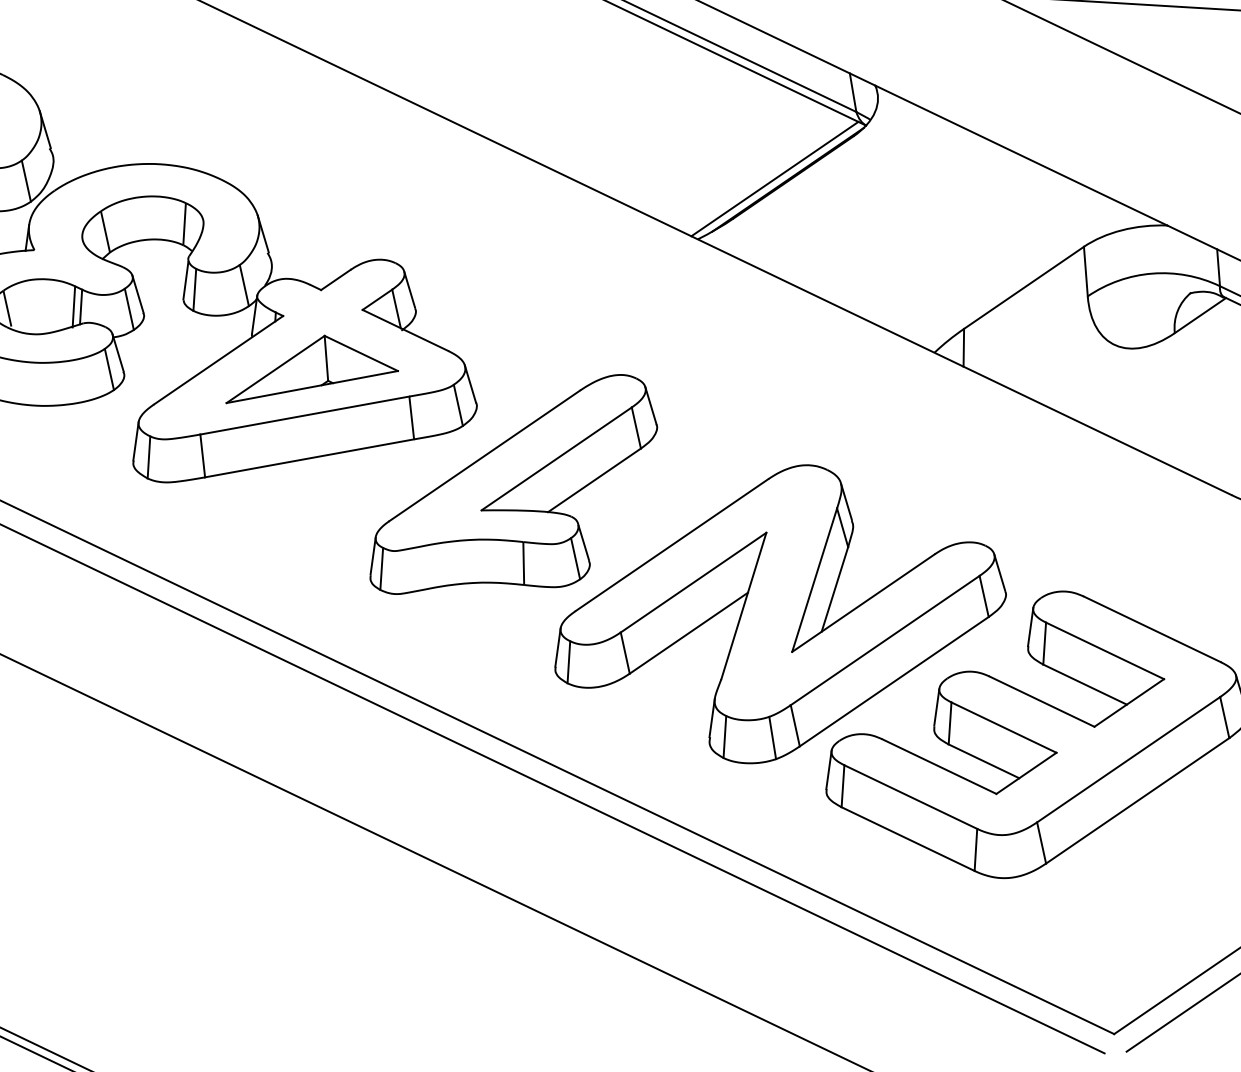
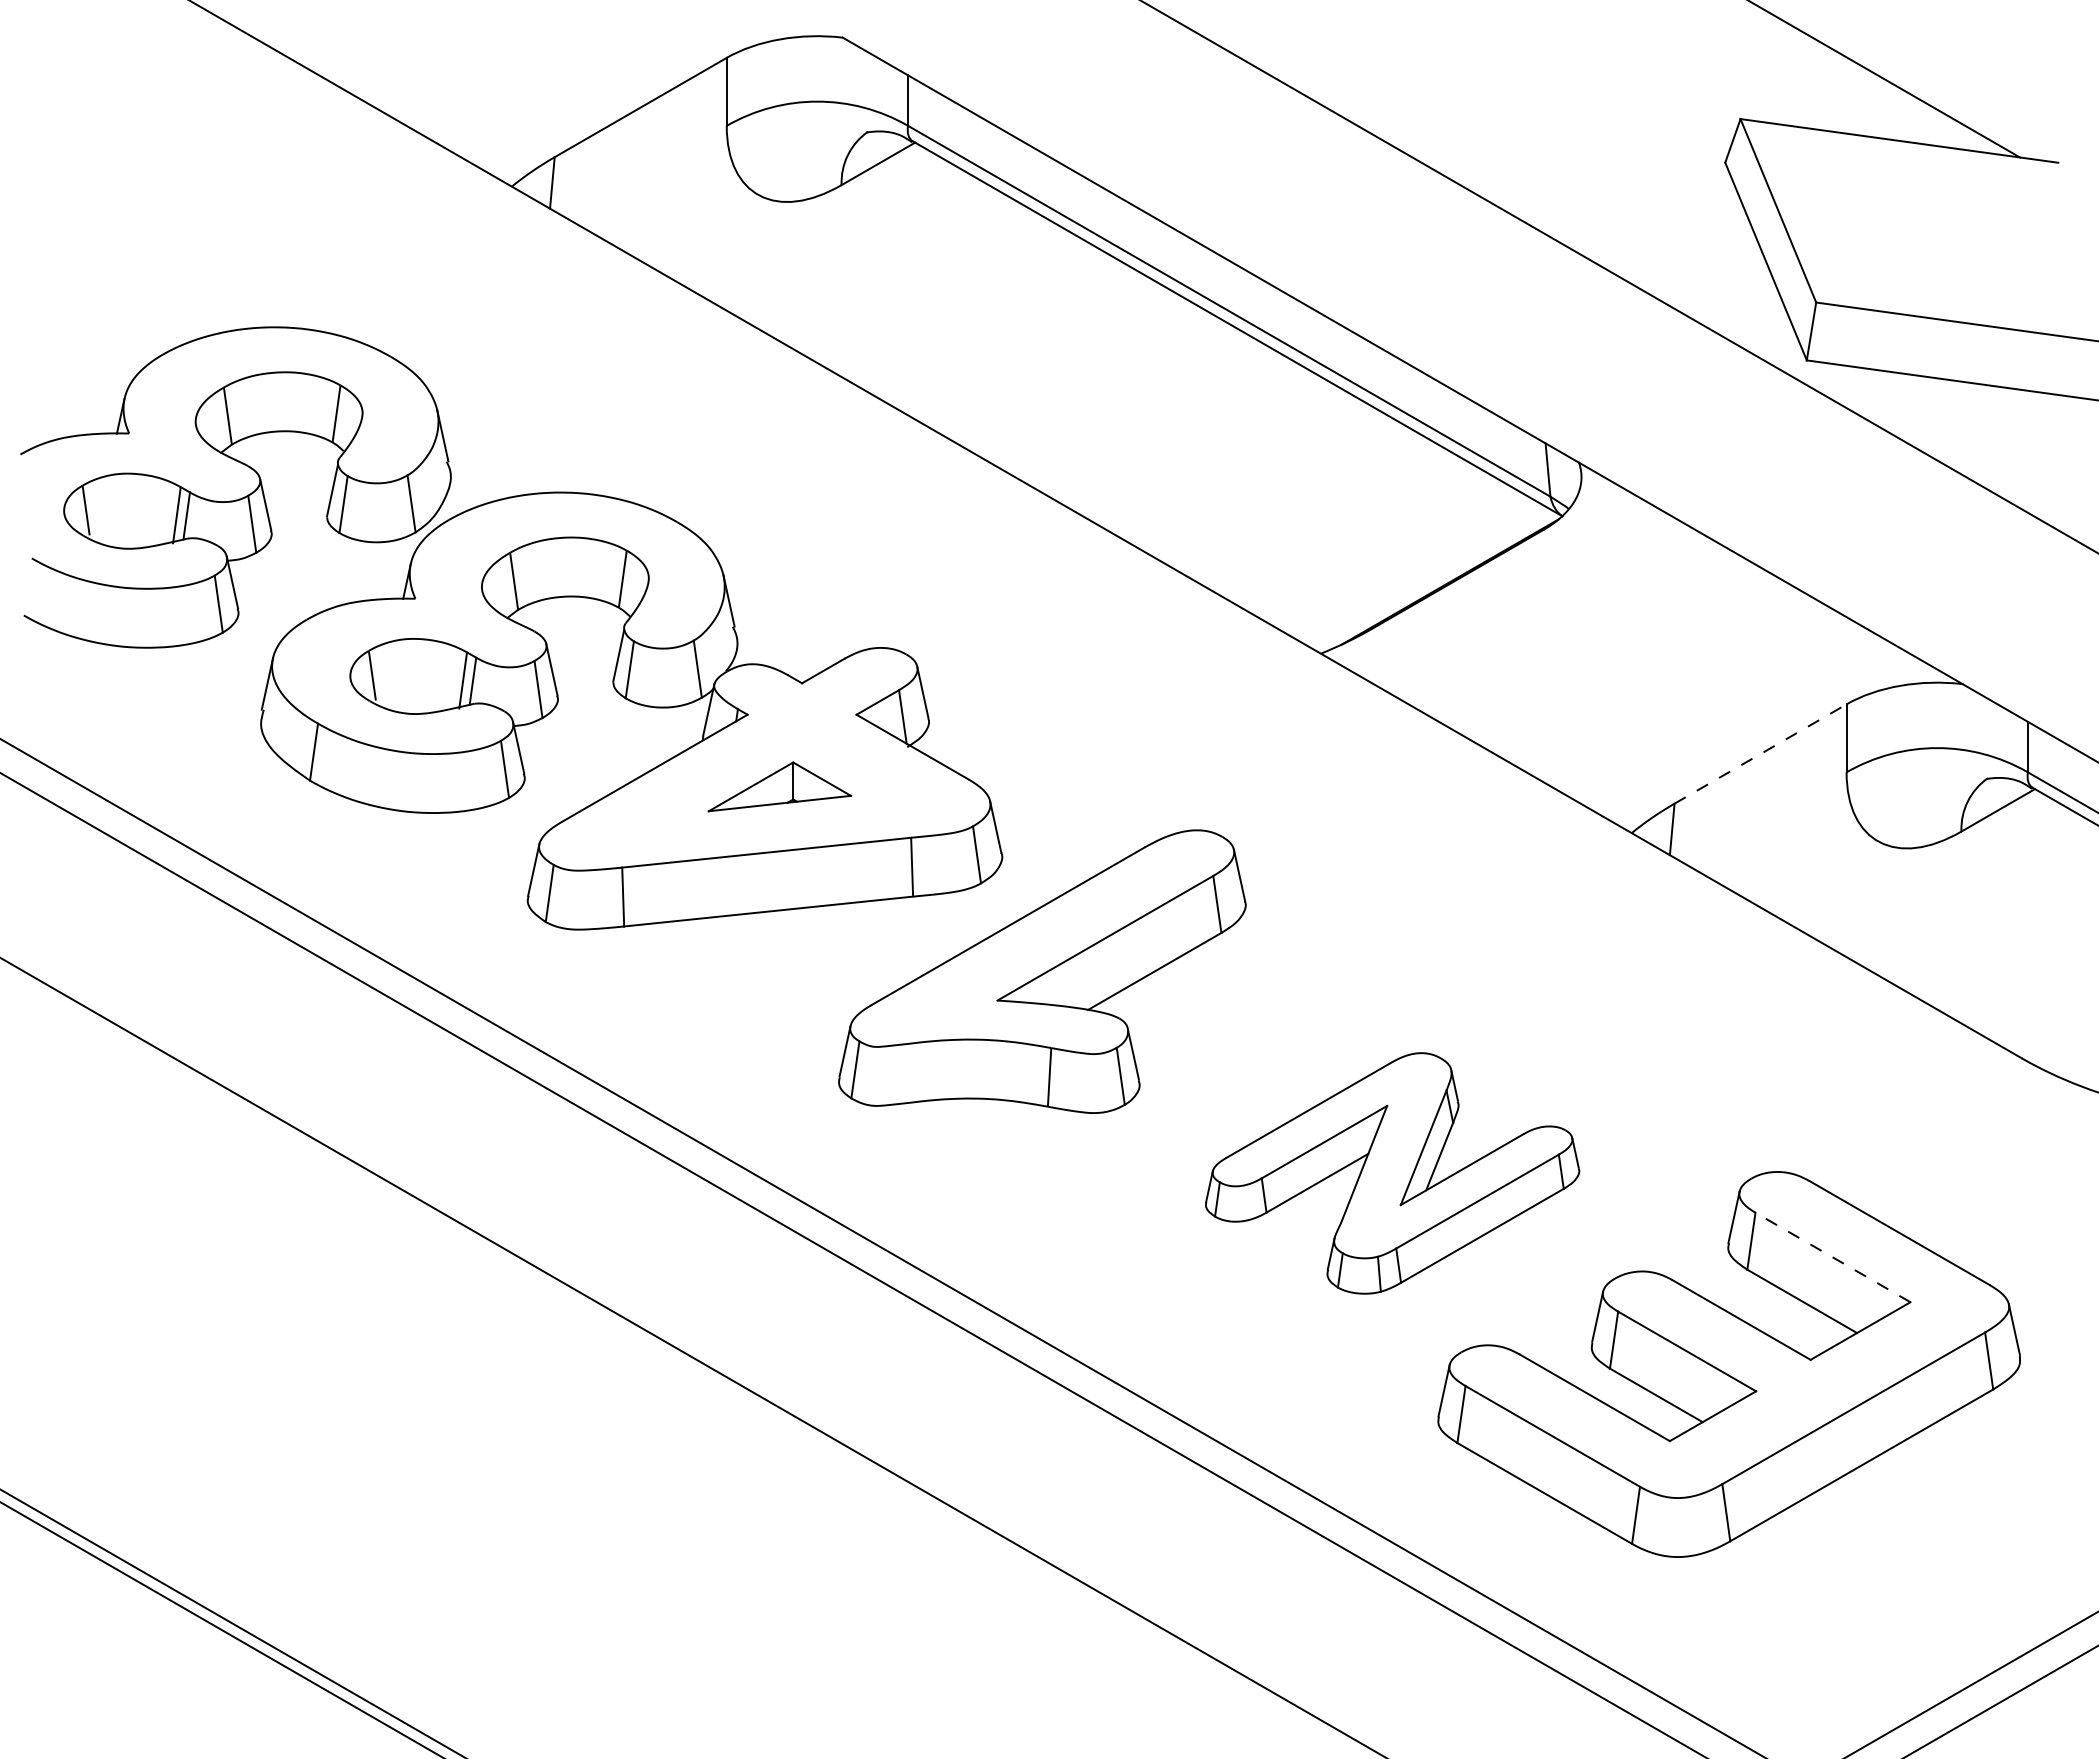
line: (775, 179) -> (1432, 579), removed
line: (1024, 287) -> (1761, 753), solid -> dashed
part: (310, 366) -> (779, 786), size x0.6
part: (779, 614) -> (1392, 1173), size x0.6
line: (1104, 650) -> (1832, 1257), solid -> dashed

